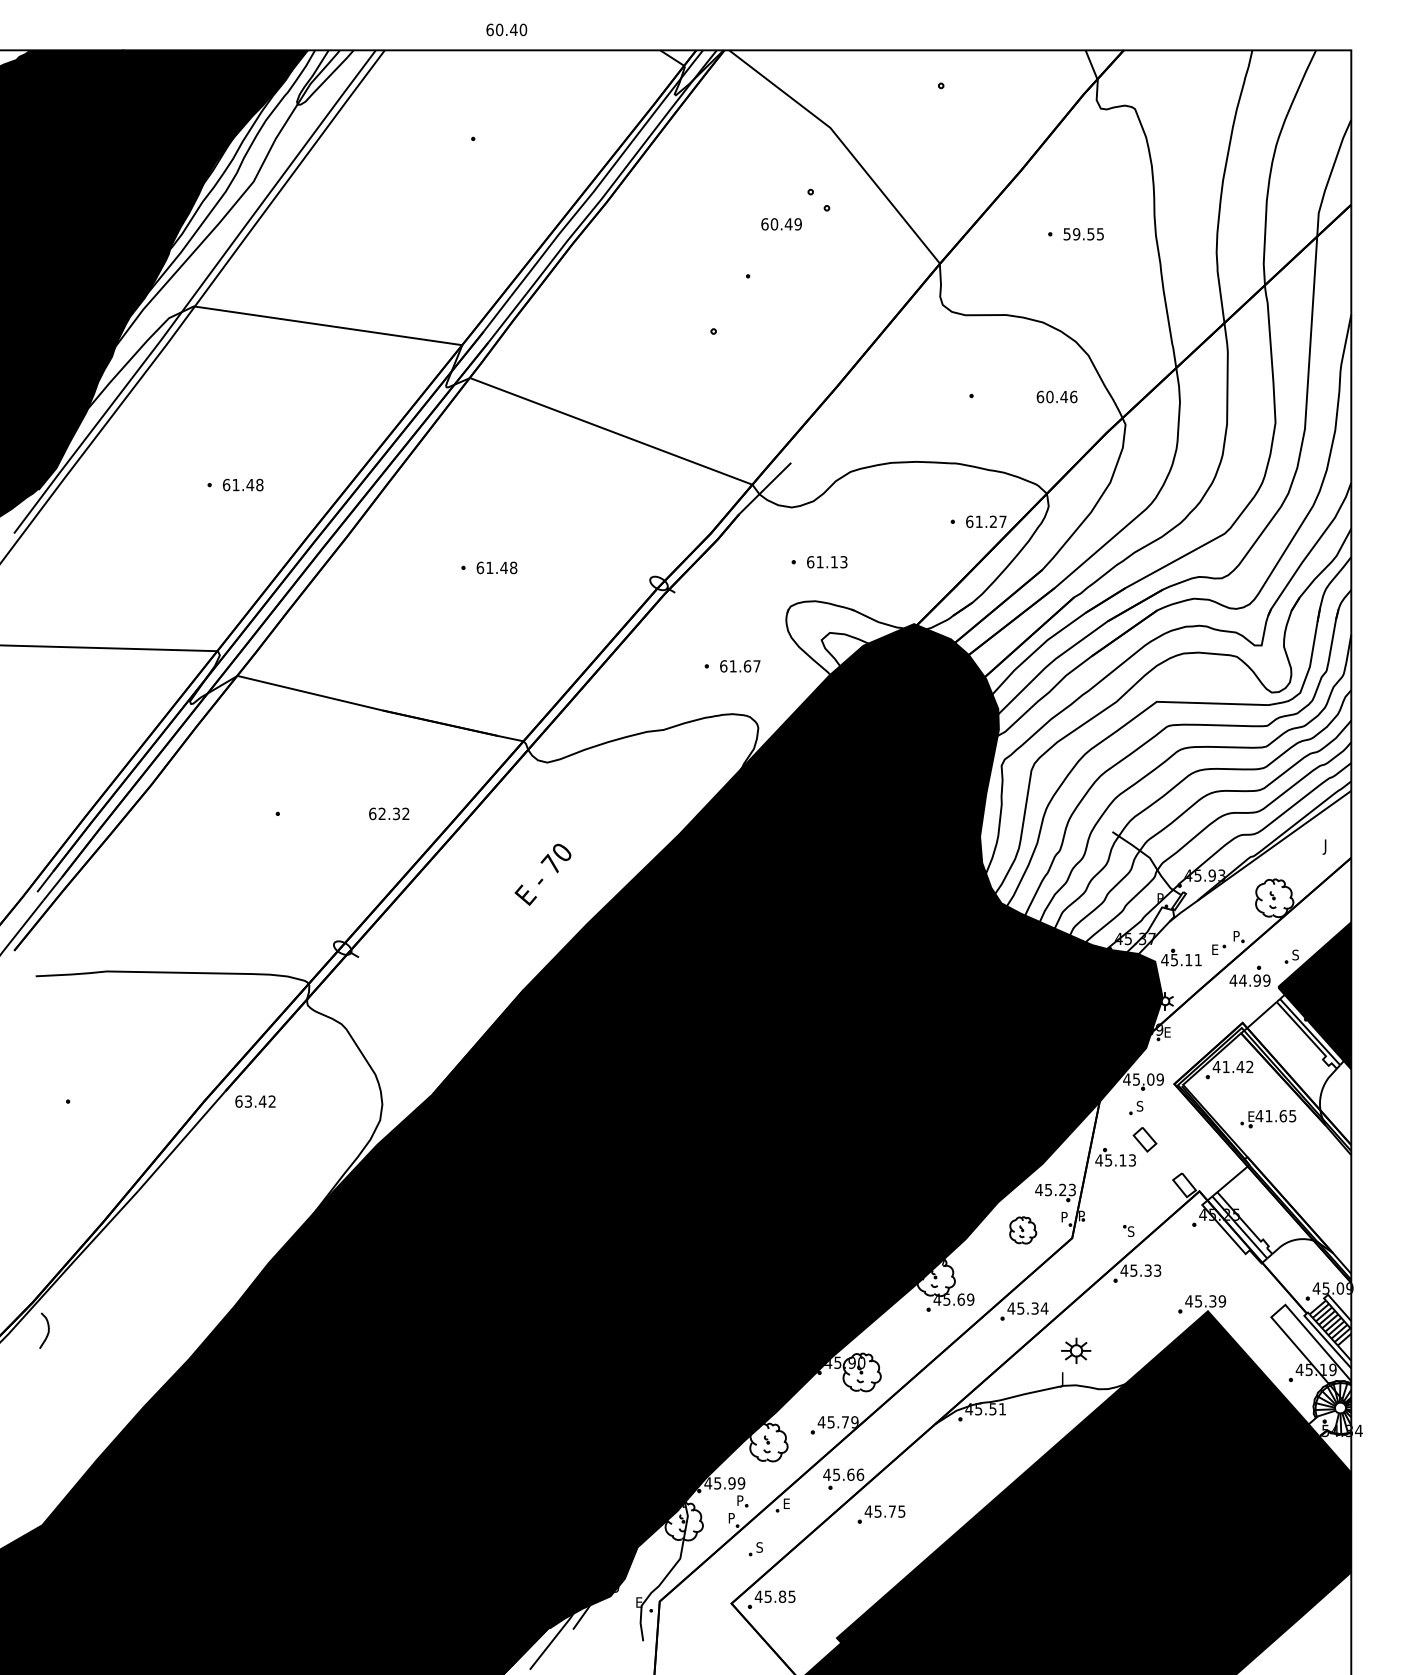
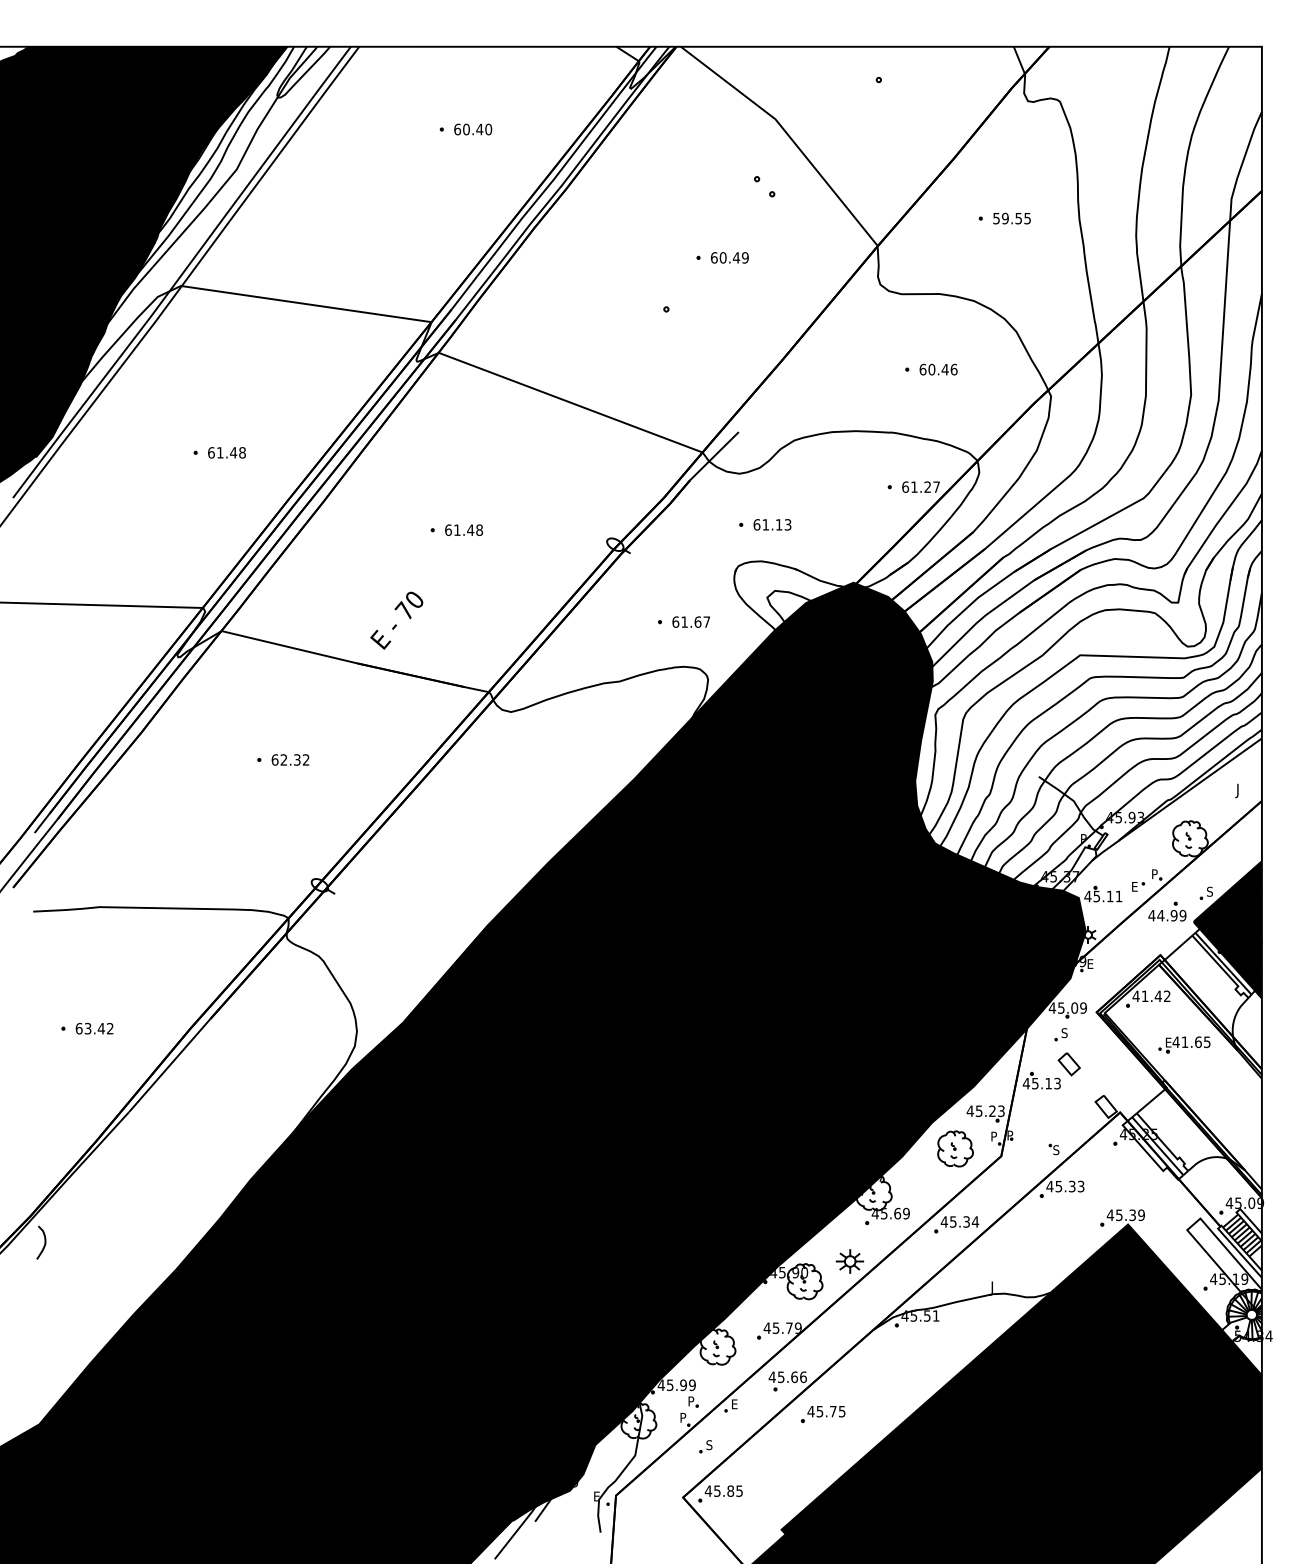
text: (506, 29) -> (472, 129), moved
text: (781, 224) -> (729, 258), moved
text: (1056, 396) -> (938, 369), moved
text: (389, 813) -> (290, 759), moved
text: (542, 874) -> (396, 620), moved
text: (255, 1101) -> (94, 1028), moved
part: (1022, 1230) -> (954, 1149), size x1.43
part: (1076, 1350) -> (850, 1261), moved

